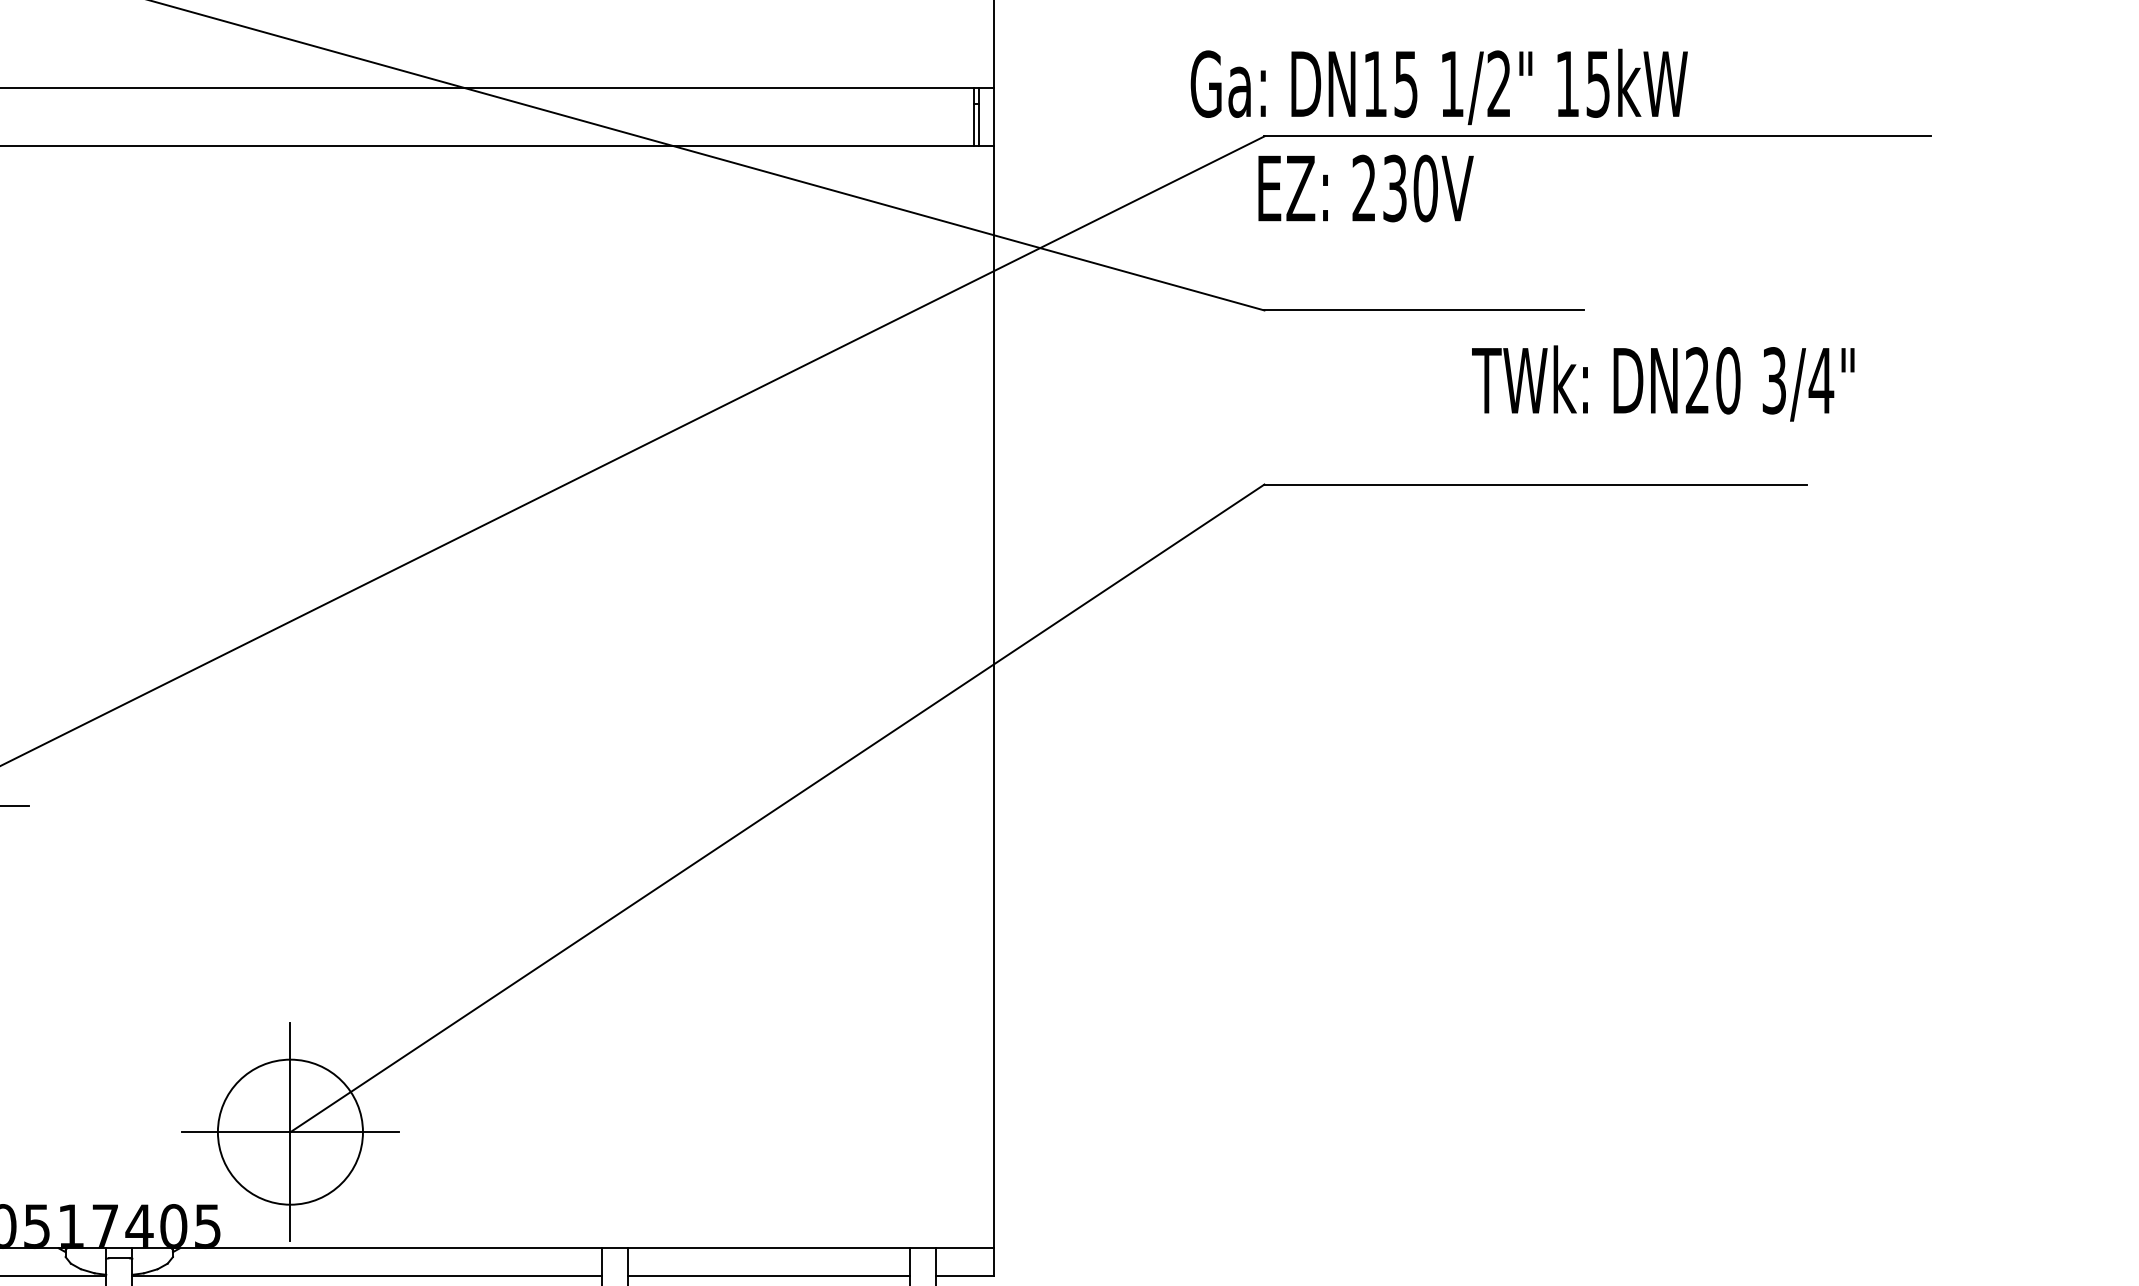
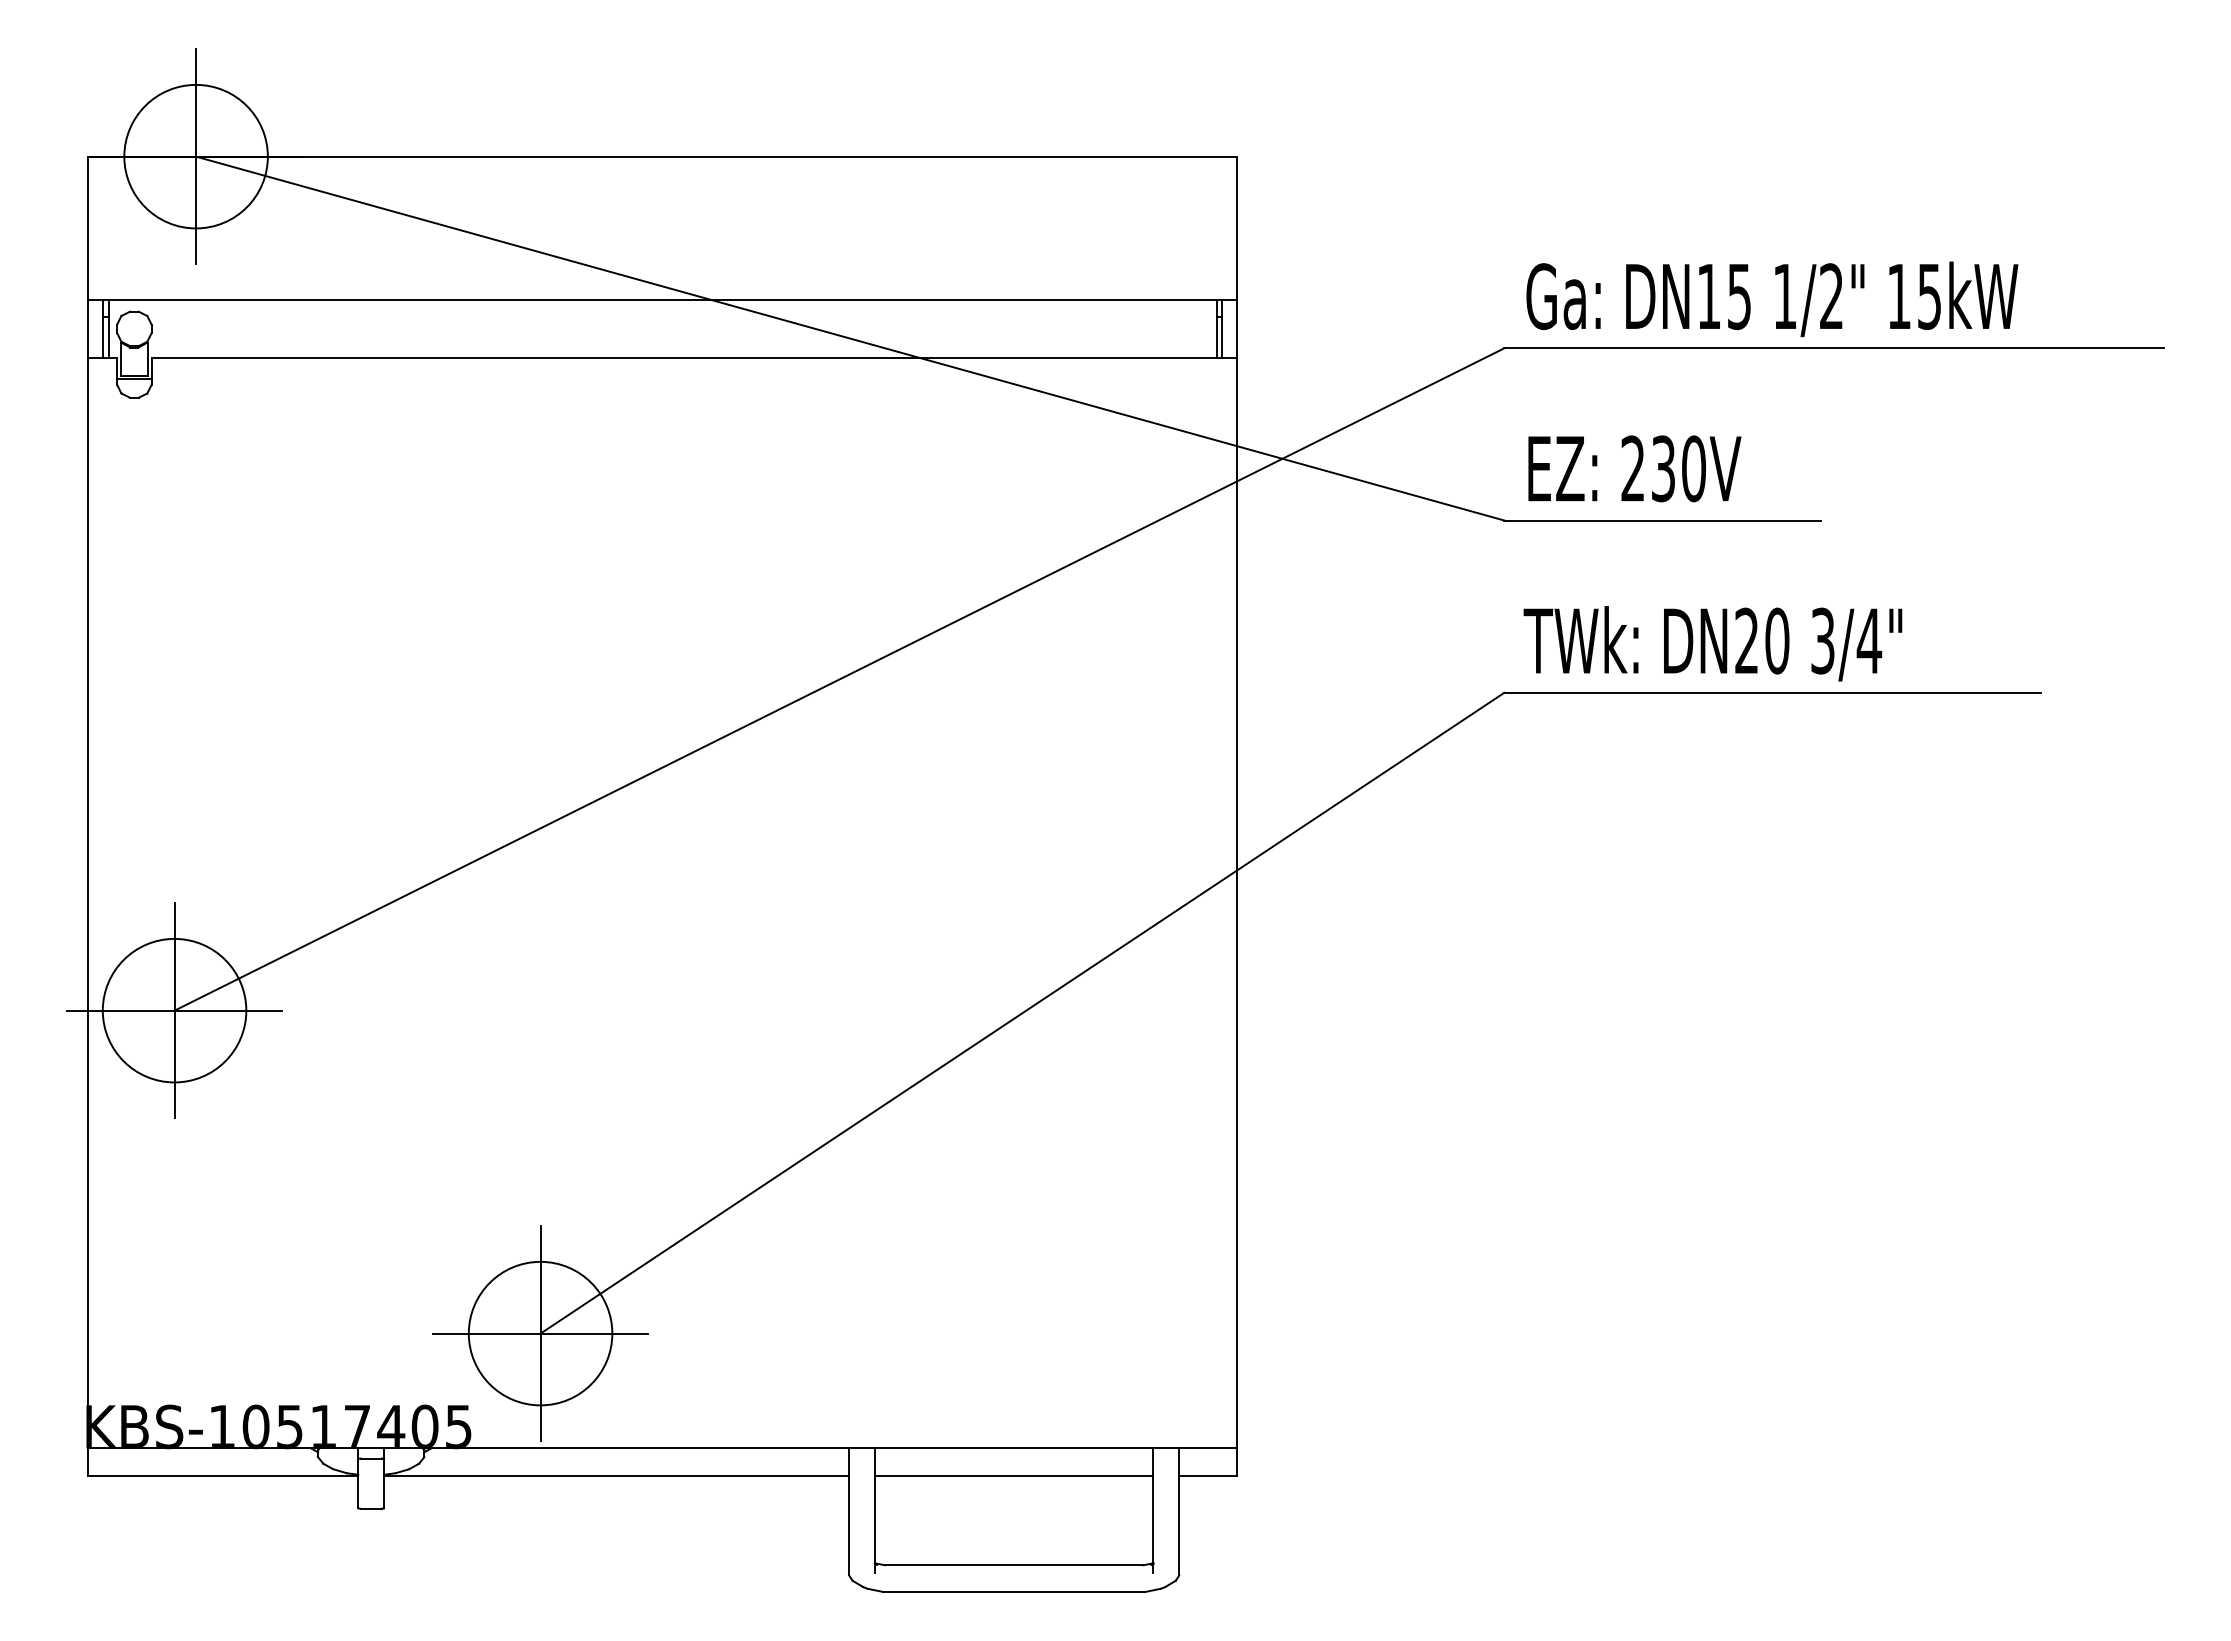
text: (1439, 87) -> (1772, 299), moved
text: (1365, 188) -> (1634, 468), moved
text: (1662, 383) -> (1712, 643), moved

